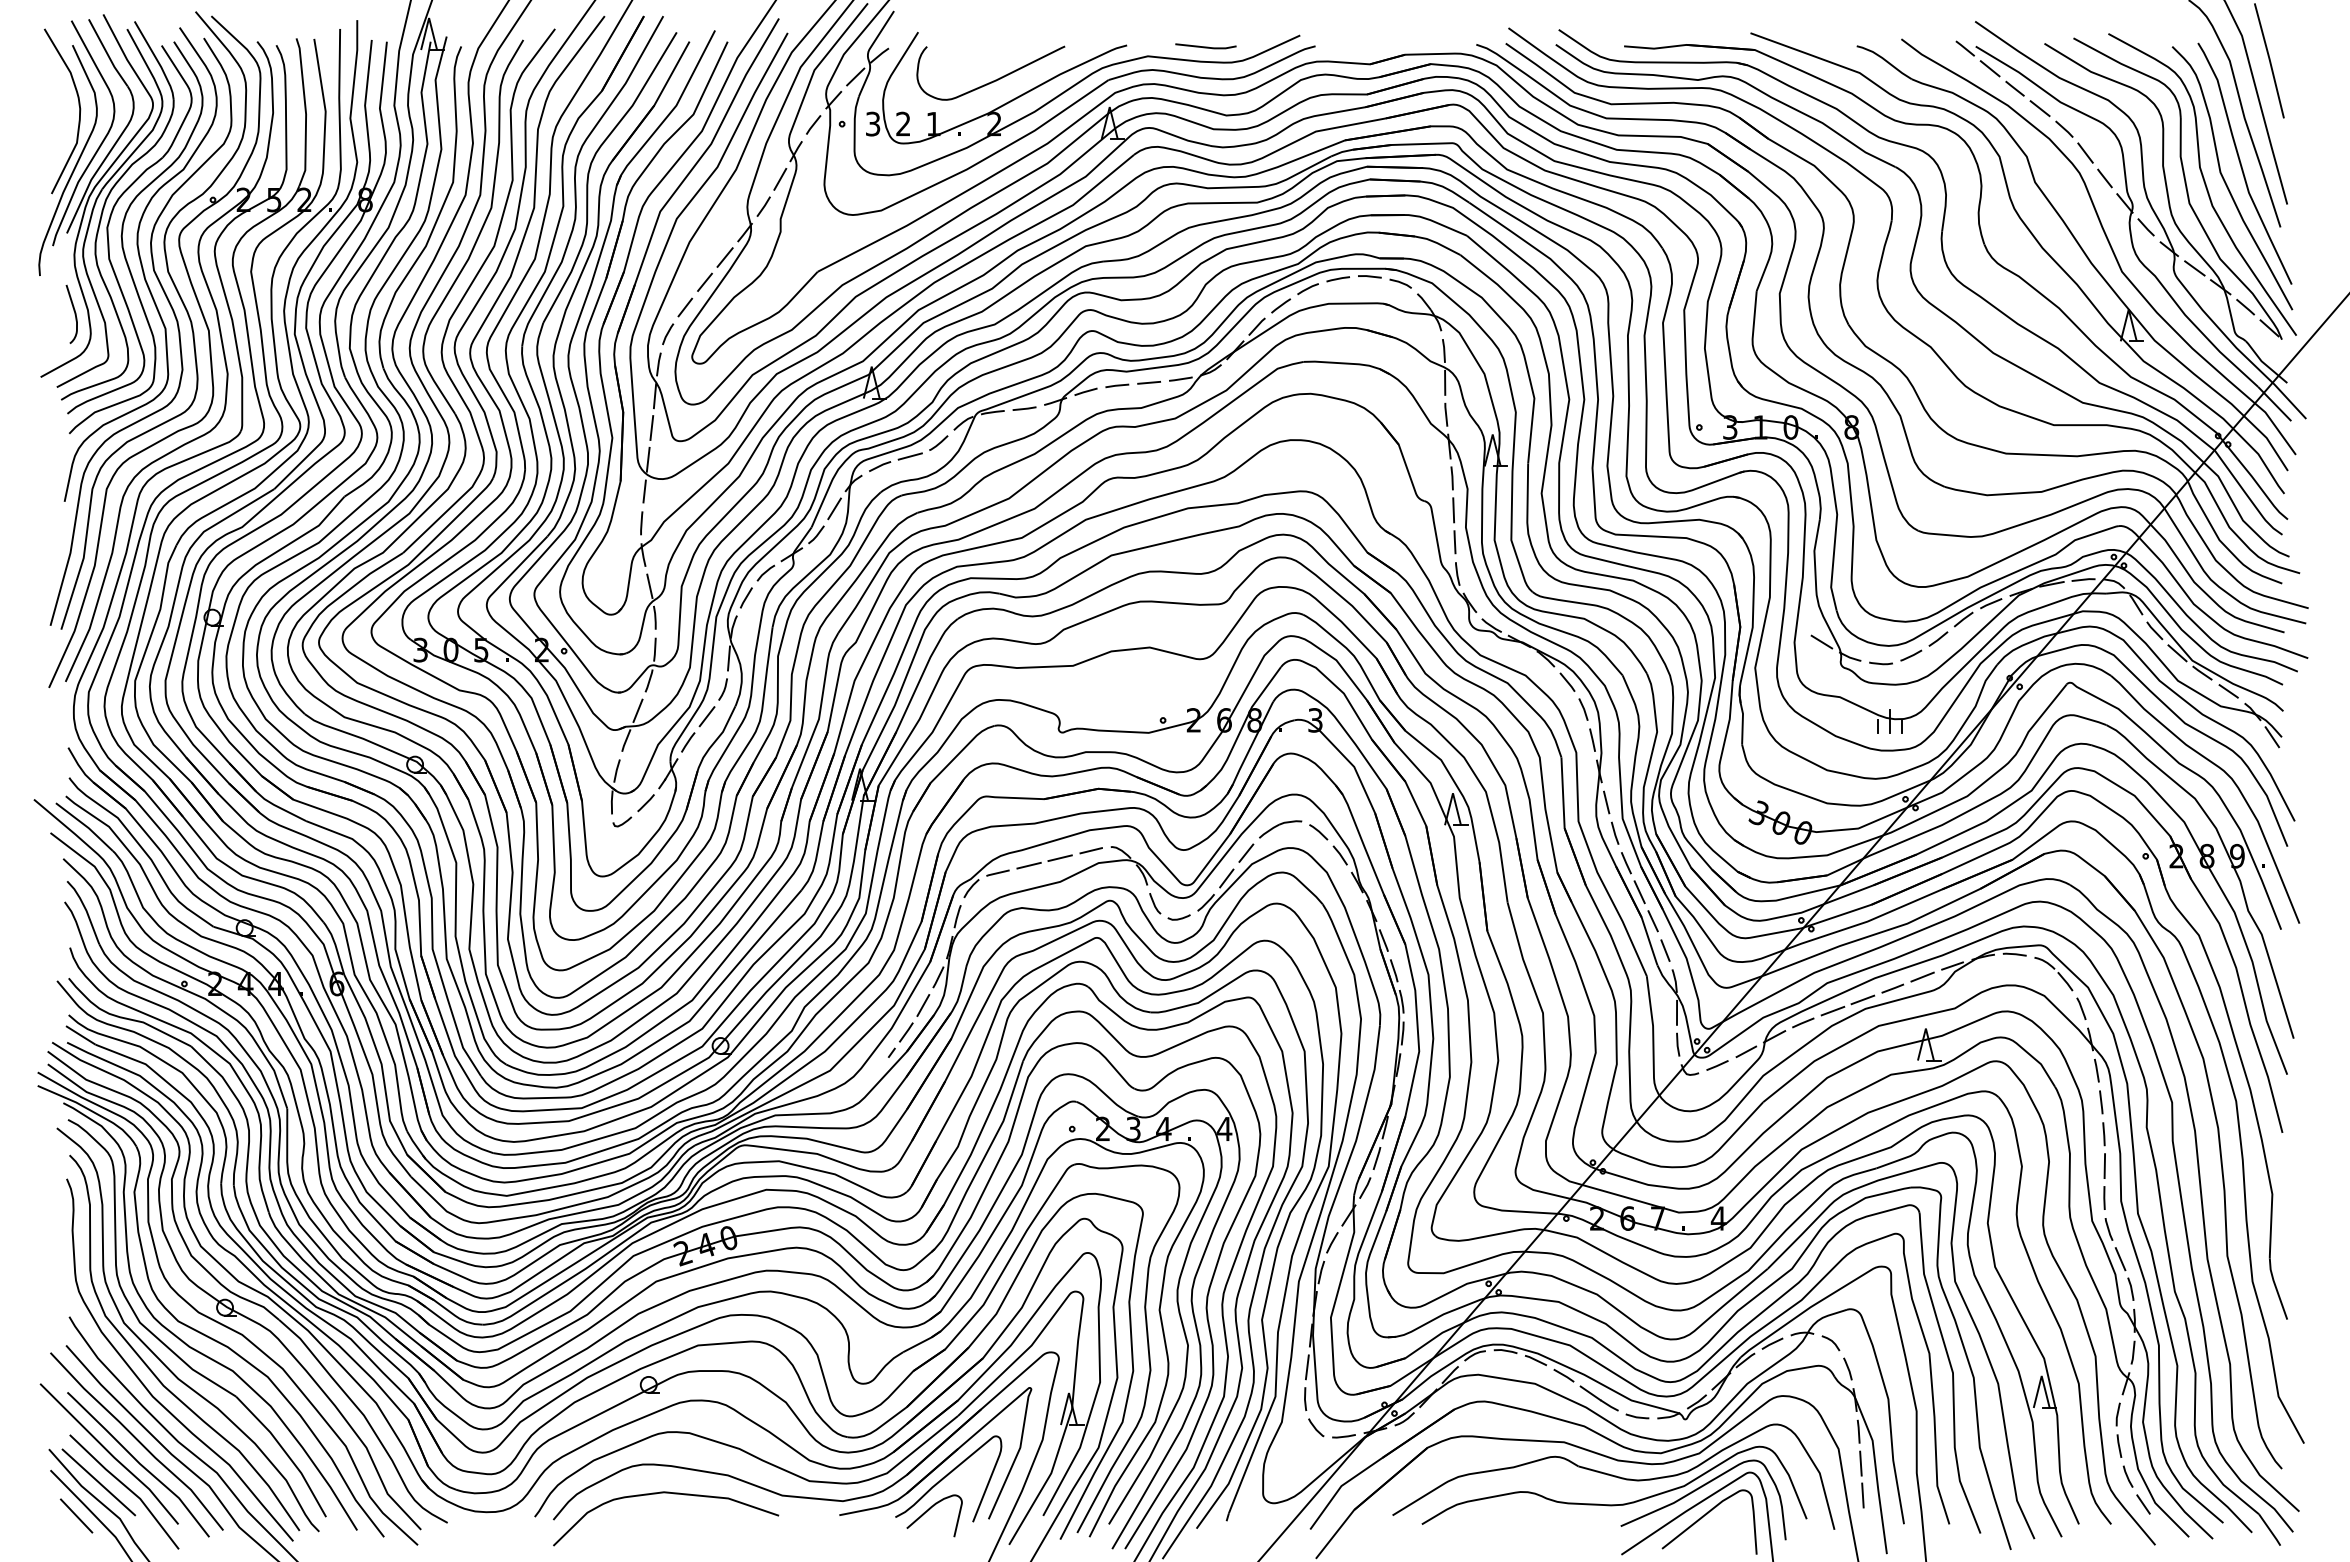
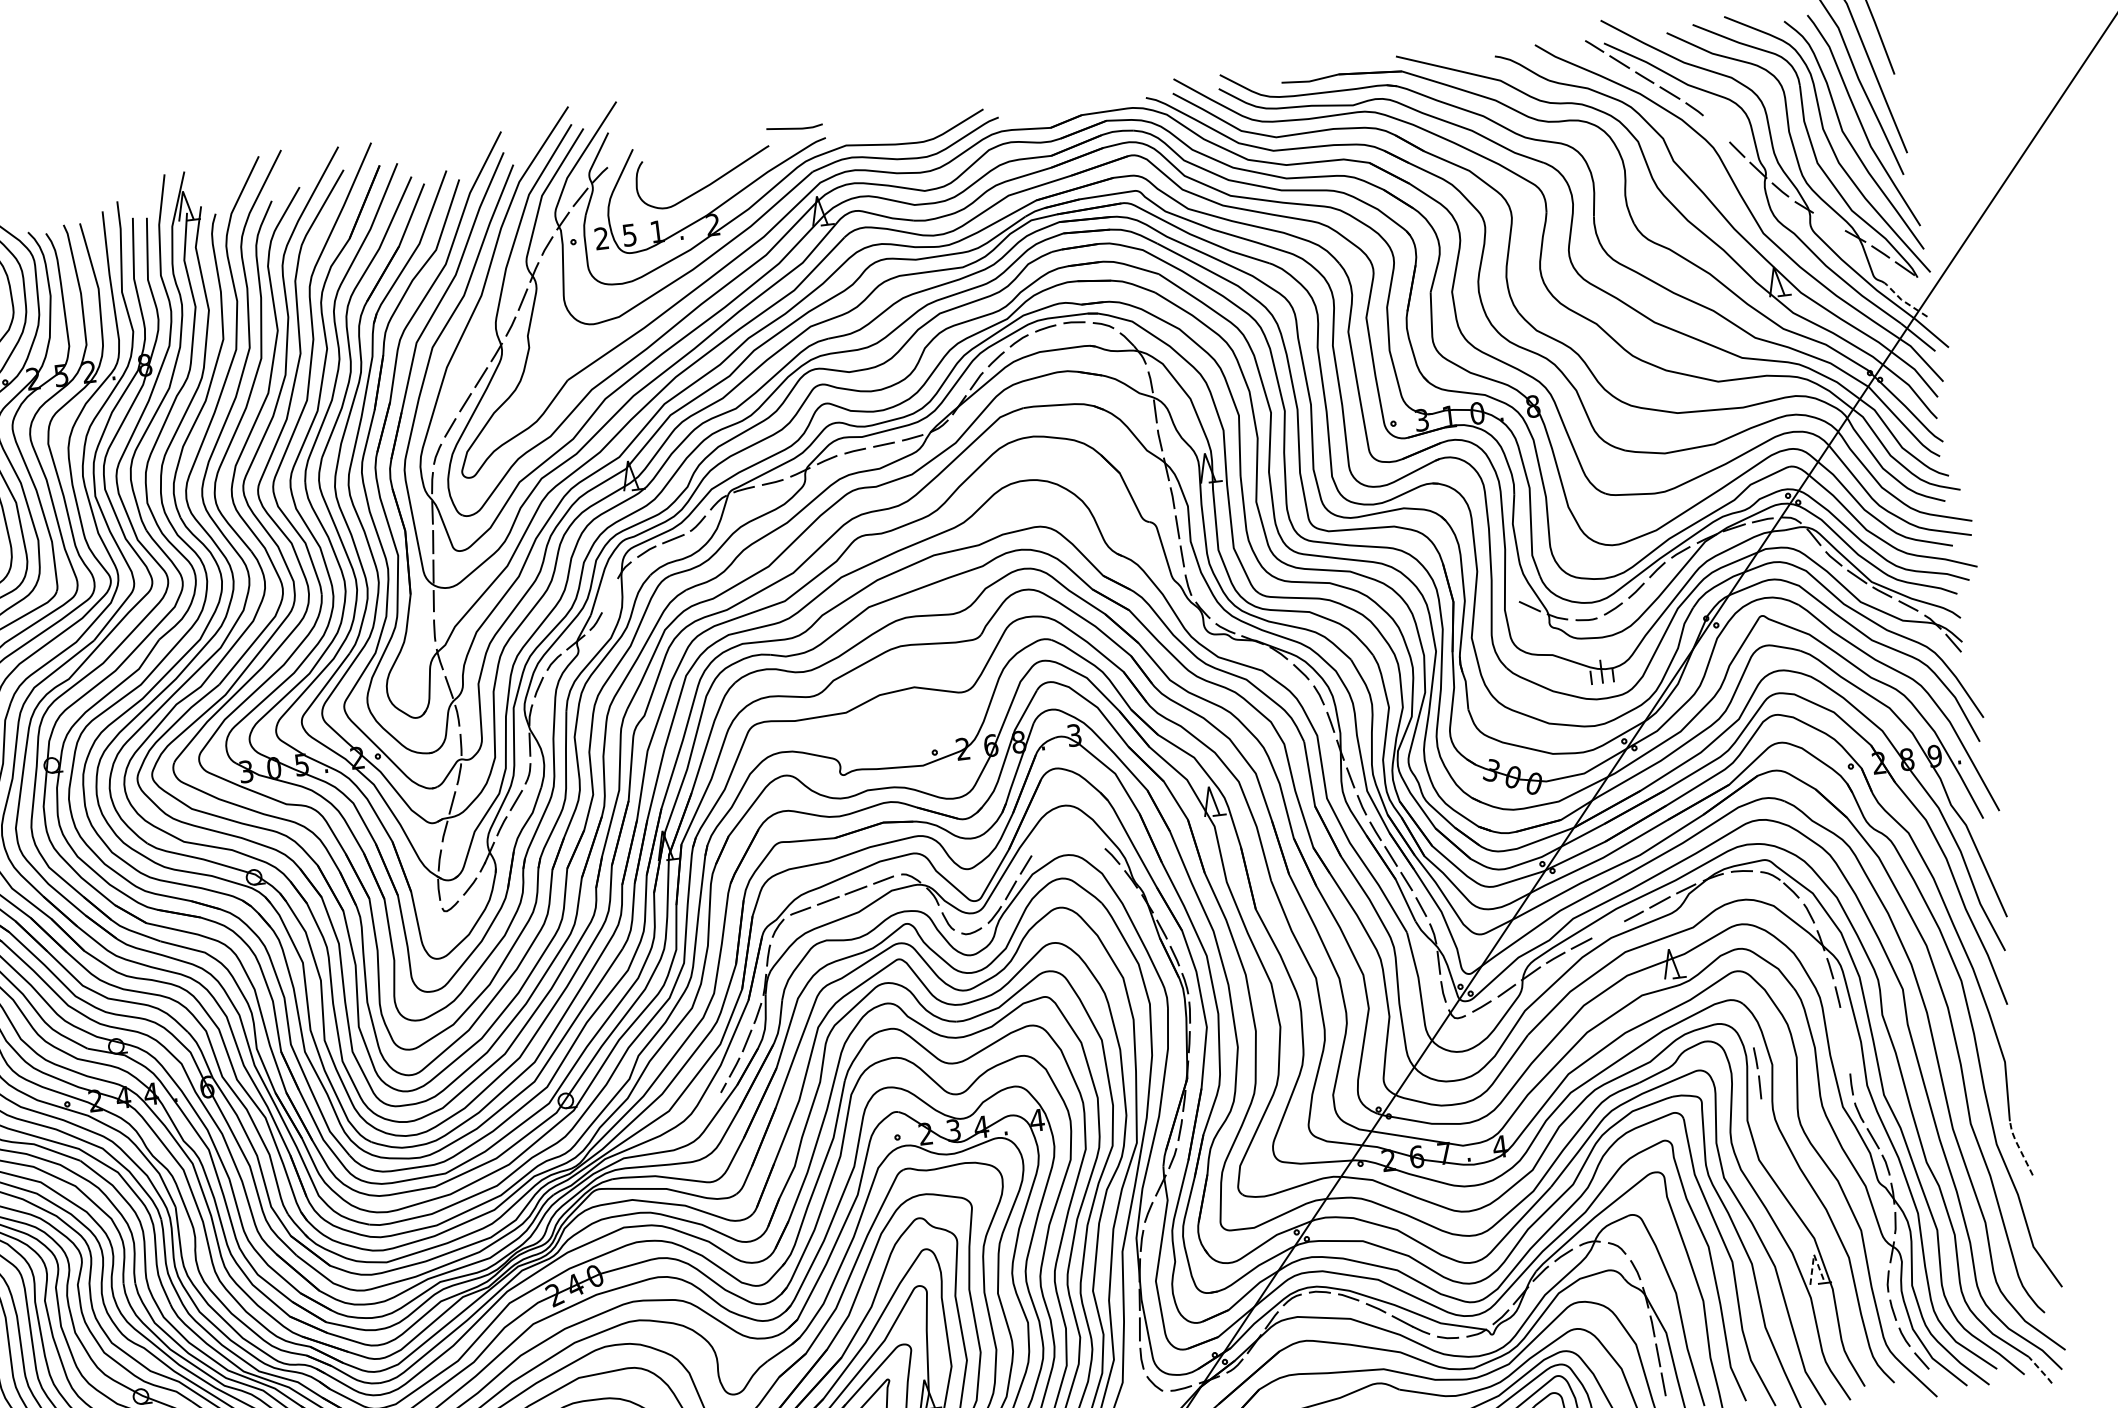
line: (1205, 46) -> (794, 127), moved
text: (903, 123) -> (629, 234), 2 -> 5
text: (873, 124) -> (602, 238), 3 -> 2
line: (2085, 152) -> (1716, 128), removed
line: (2194, 268) -> (1829, 222), removed
line: (2263, 362) -> (1903, 300), solid -> dashed
line: (834, 508) -> (609, 595), removed
part: (1293, 822) -> (1065, 831), removed
line: (1862, 999) -> (1607, 929), removed
line: (2104, 1153) -> (1758, 1075), moved
line: (2276, 1287) -> (2019, 1147), solid -> dashed
line: (2041, 1376) -> (1813, 1255), solid -> dashed
line: (2270, 1530) -> (2041, 1370), solid -> dashed

